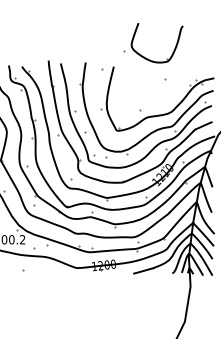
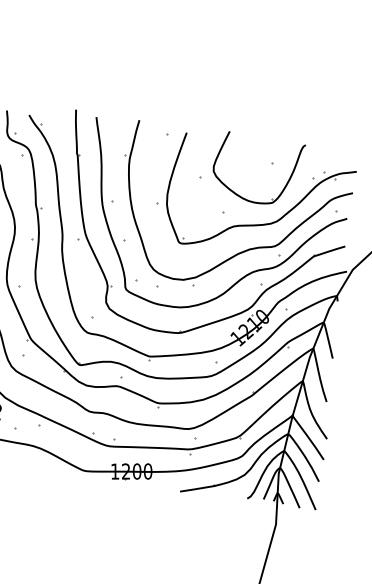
part: (146, 57) -> (236, 191), moved

